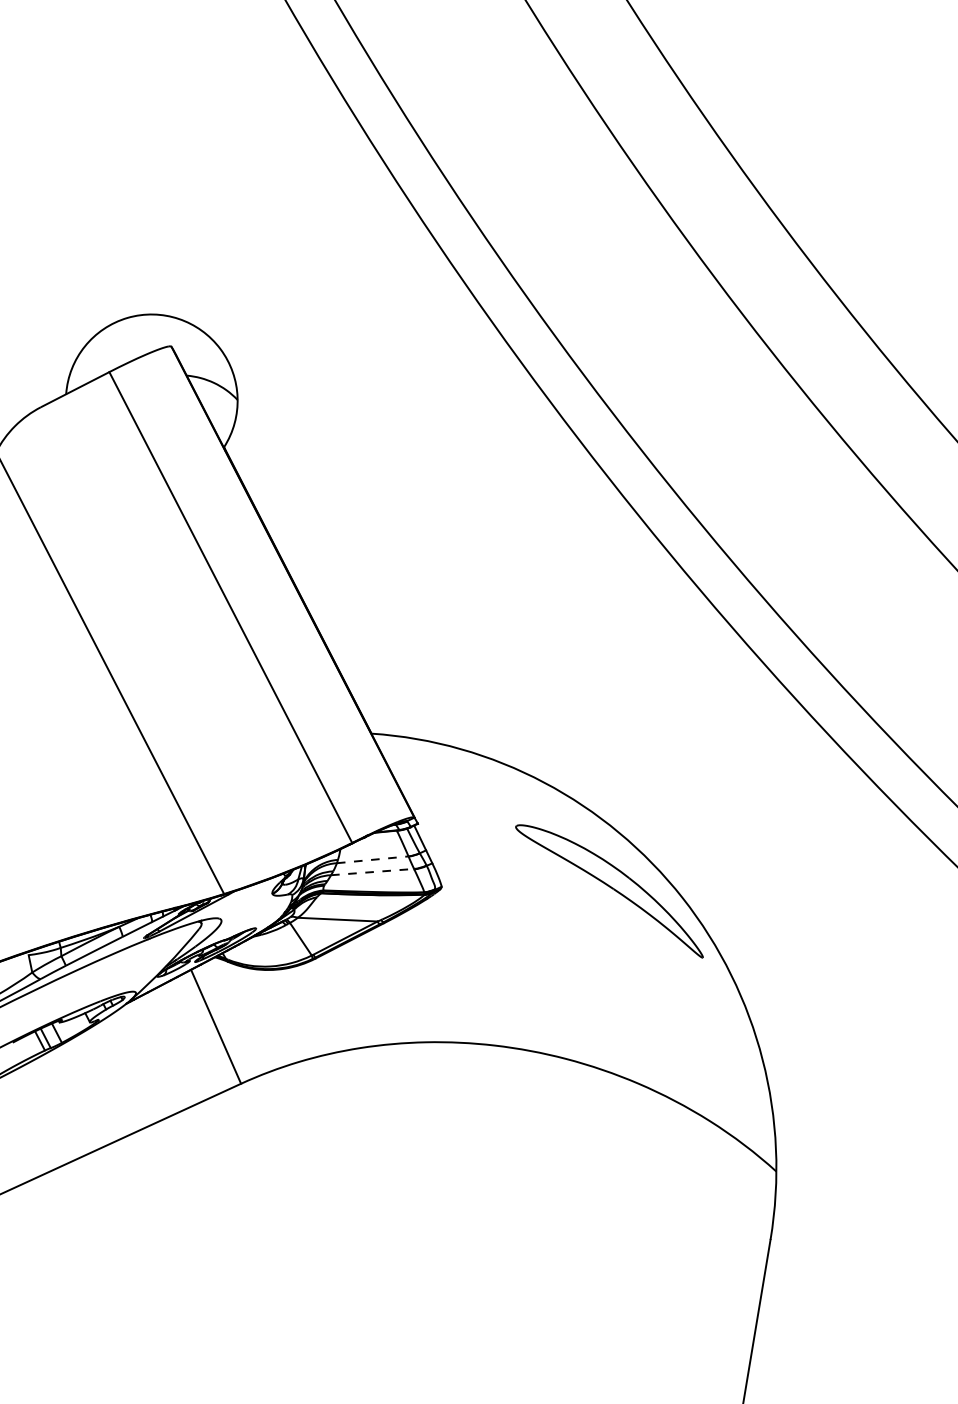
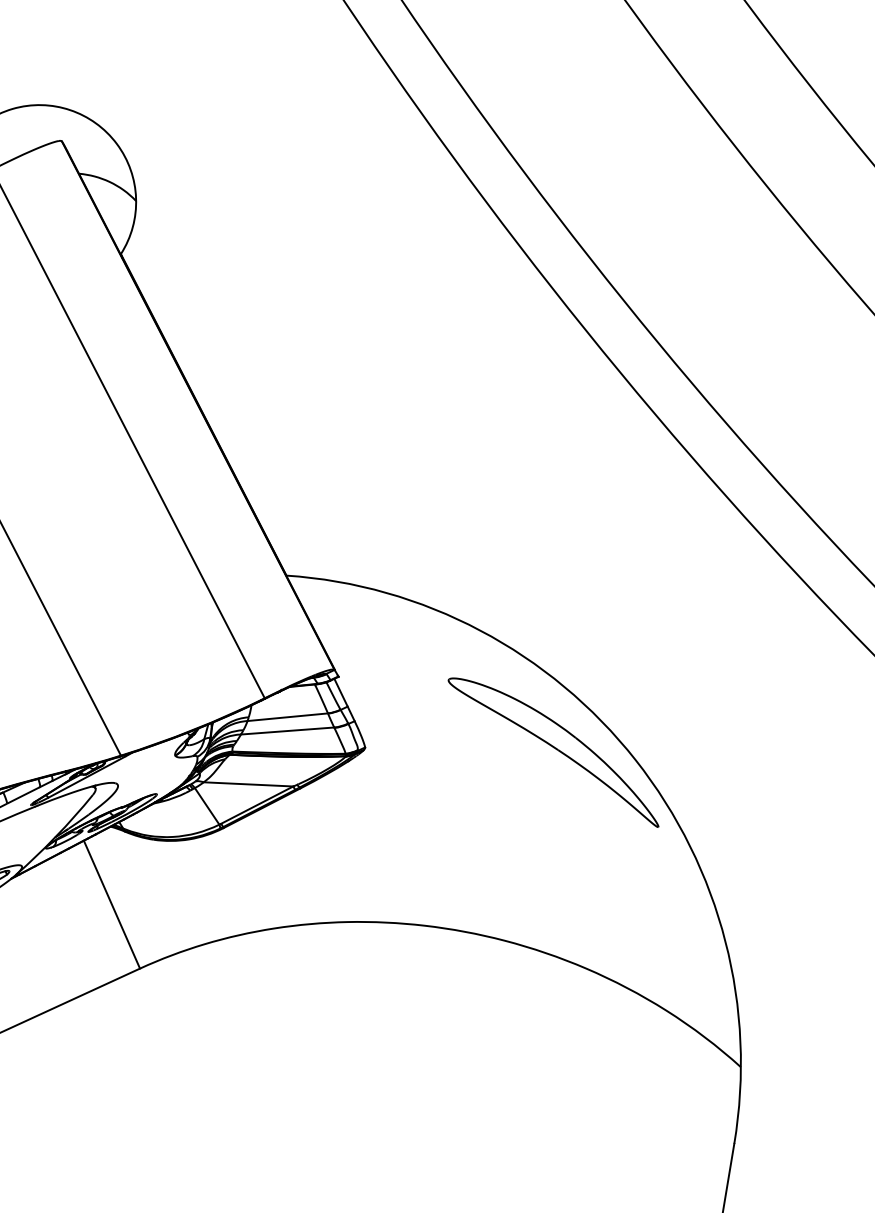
line: (372, 859) -> (287, 716), dashed -> solid
line: (372, 872) -> (287, 731), dashed -> solid

